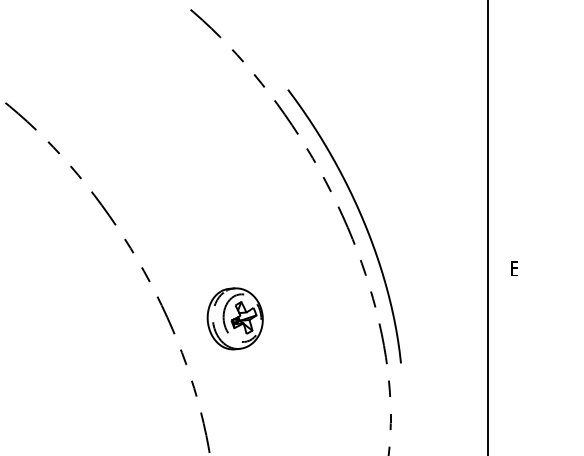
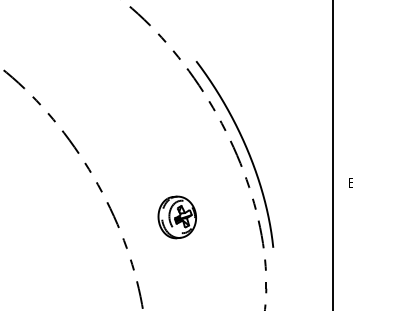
part: (234, 318) -> (176, 217), moved

